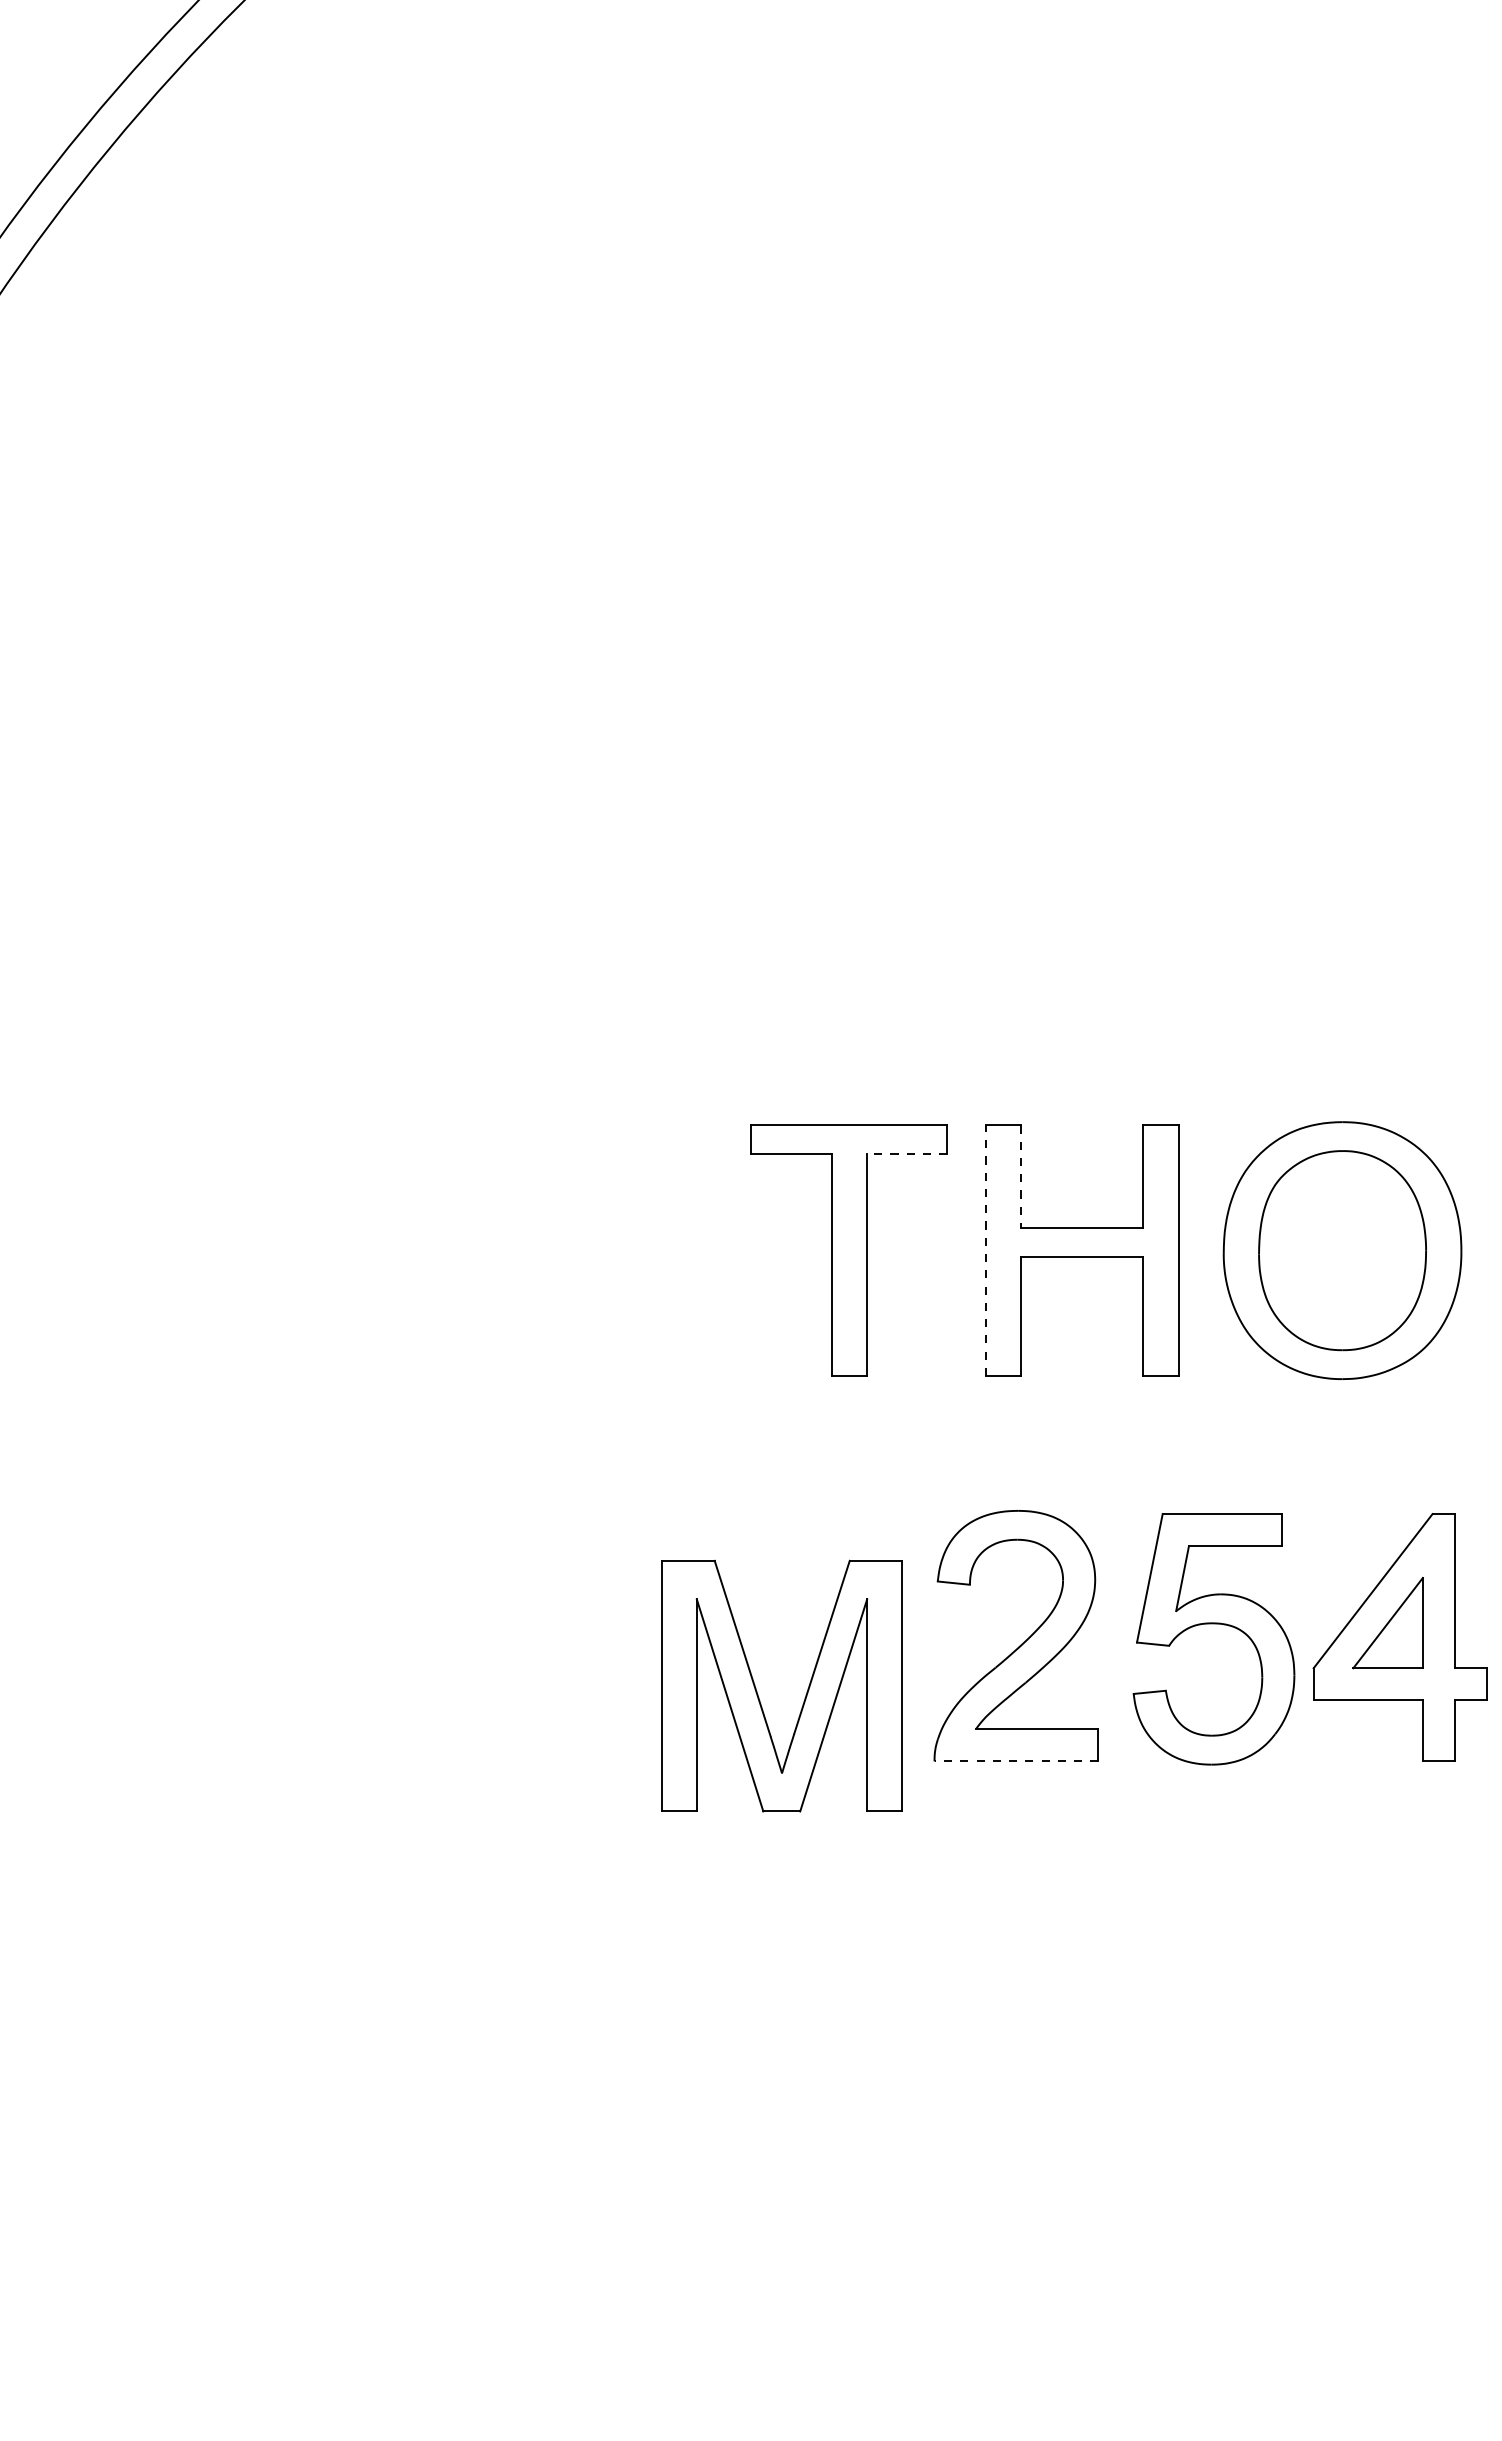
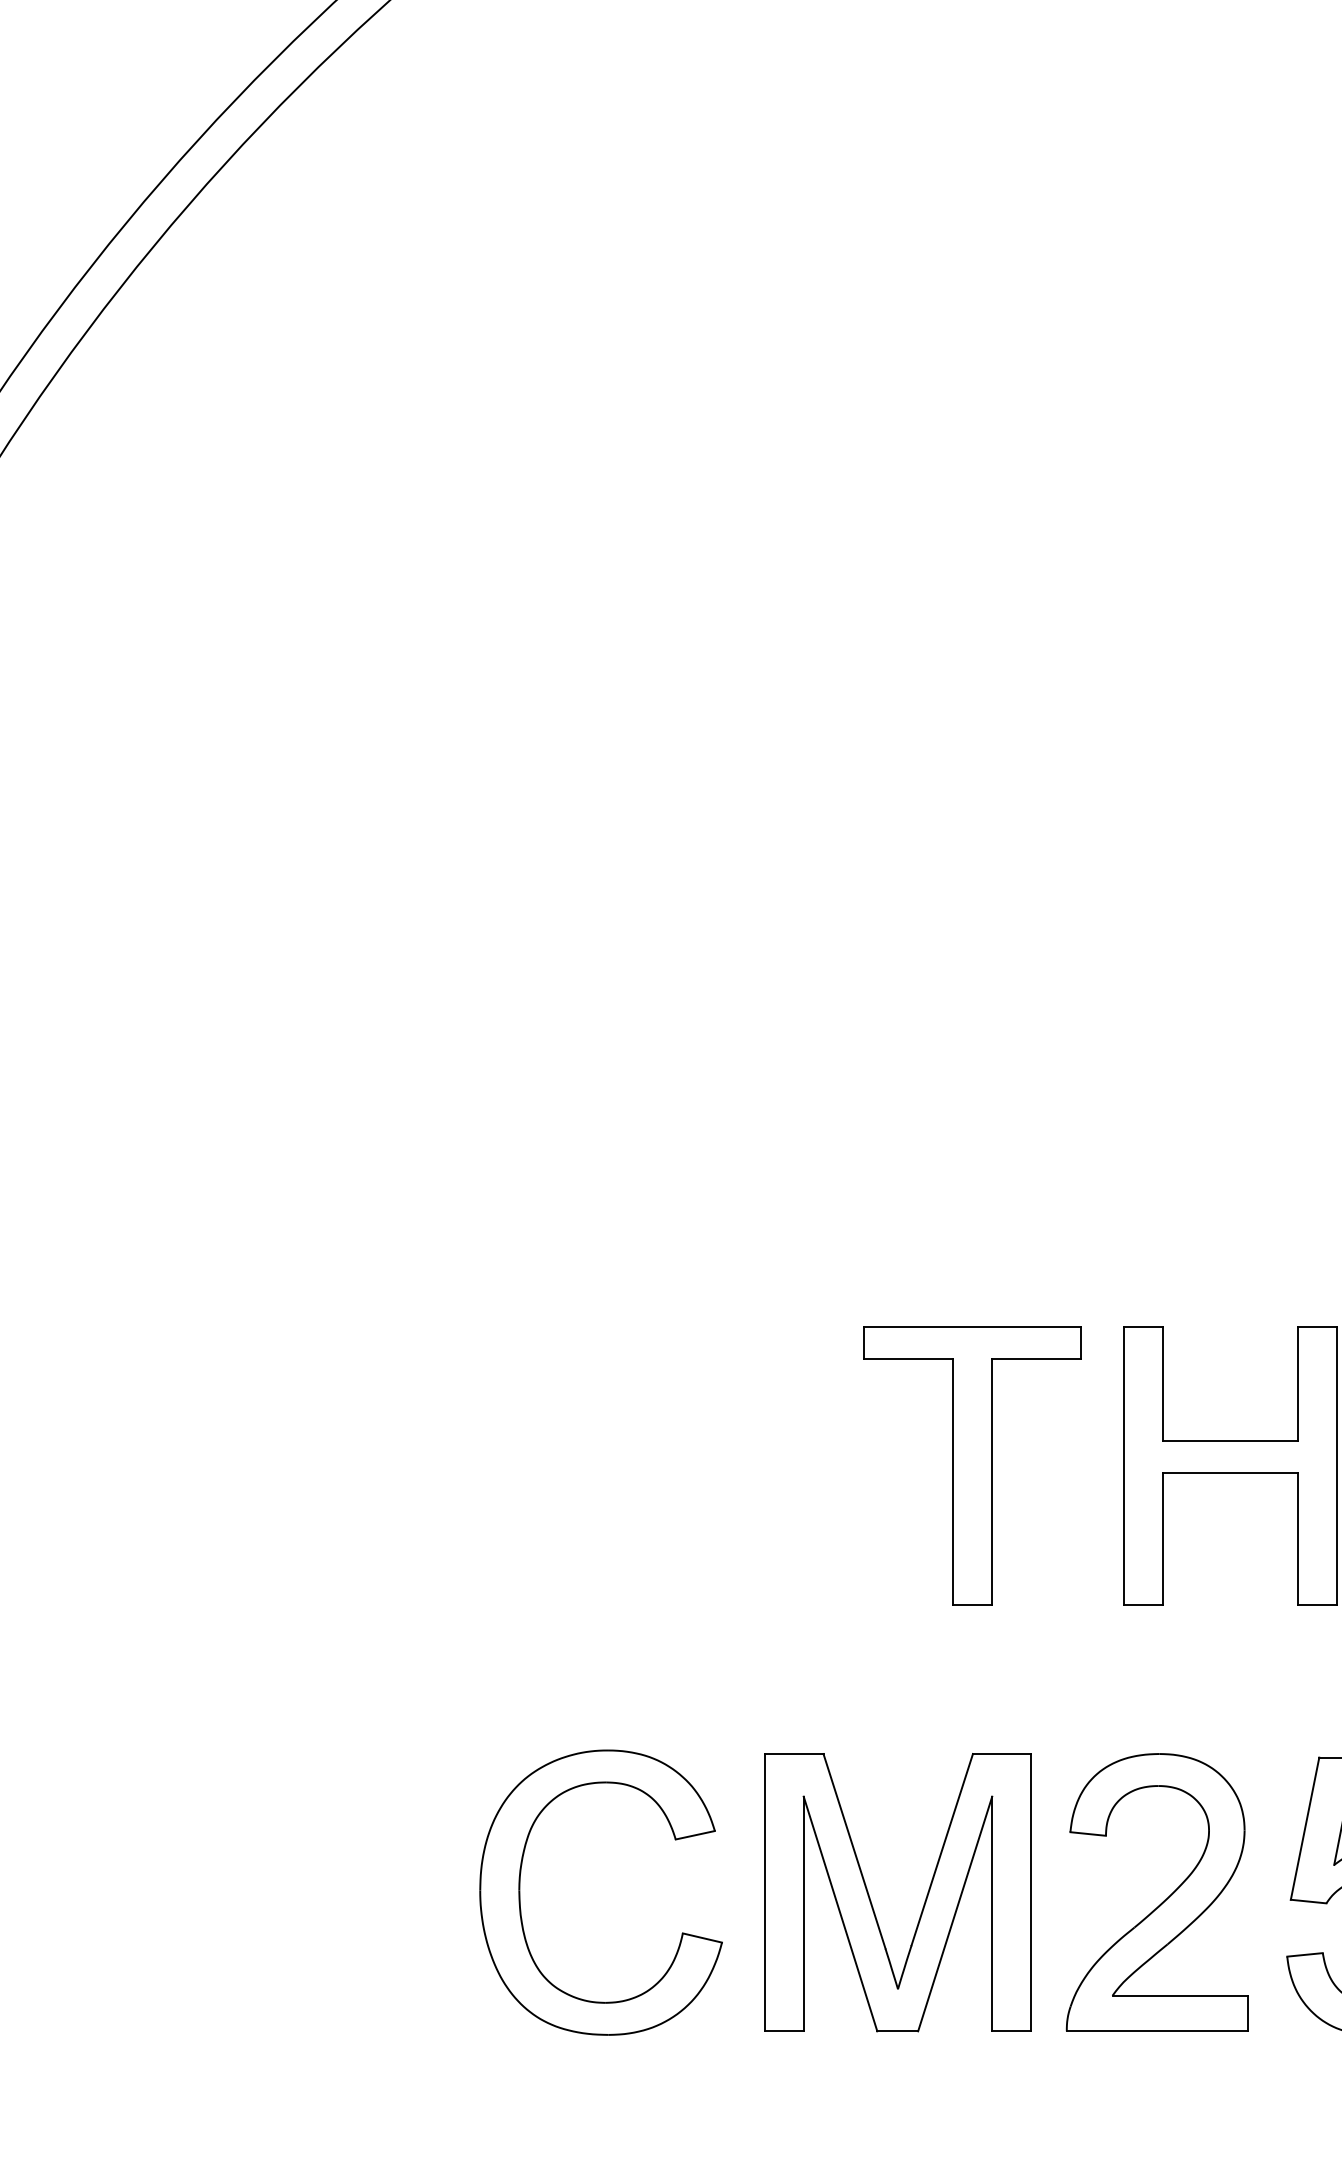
line: (906, 1154) -> (1035, 1359), dashed -> solid
line: (1021, 1177) -> (1163, 1385), dashed -> solid
line: (986, 1250) -> (1124, 1465), dashed -> solid
part: (441, 1644) -> (521, 1901), added
part: (758, 1694) -> (871, 1901), moved
line: (1016, 1761) -> (1157, 2031), dashed -> solid

